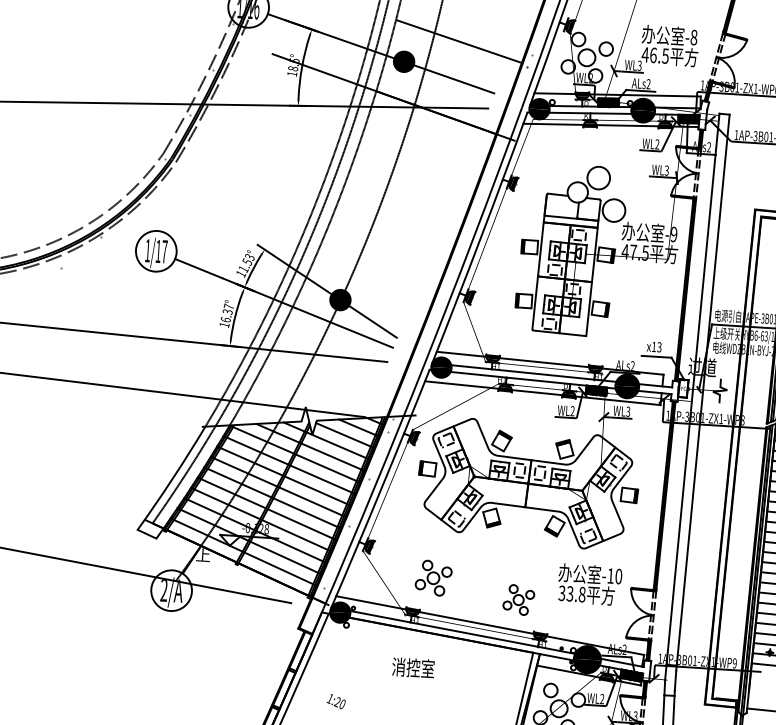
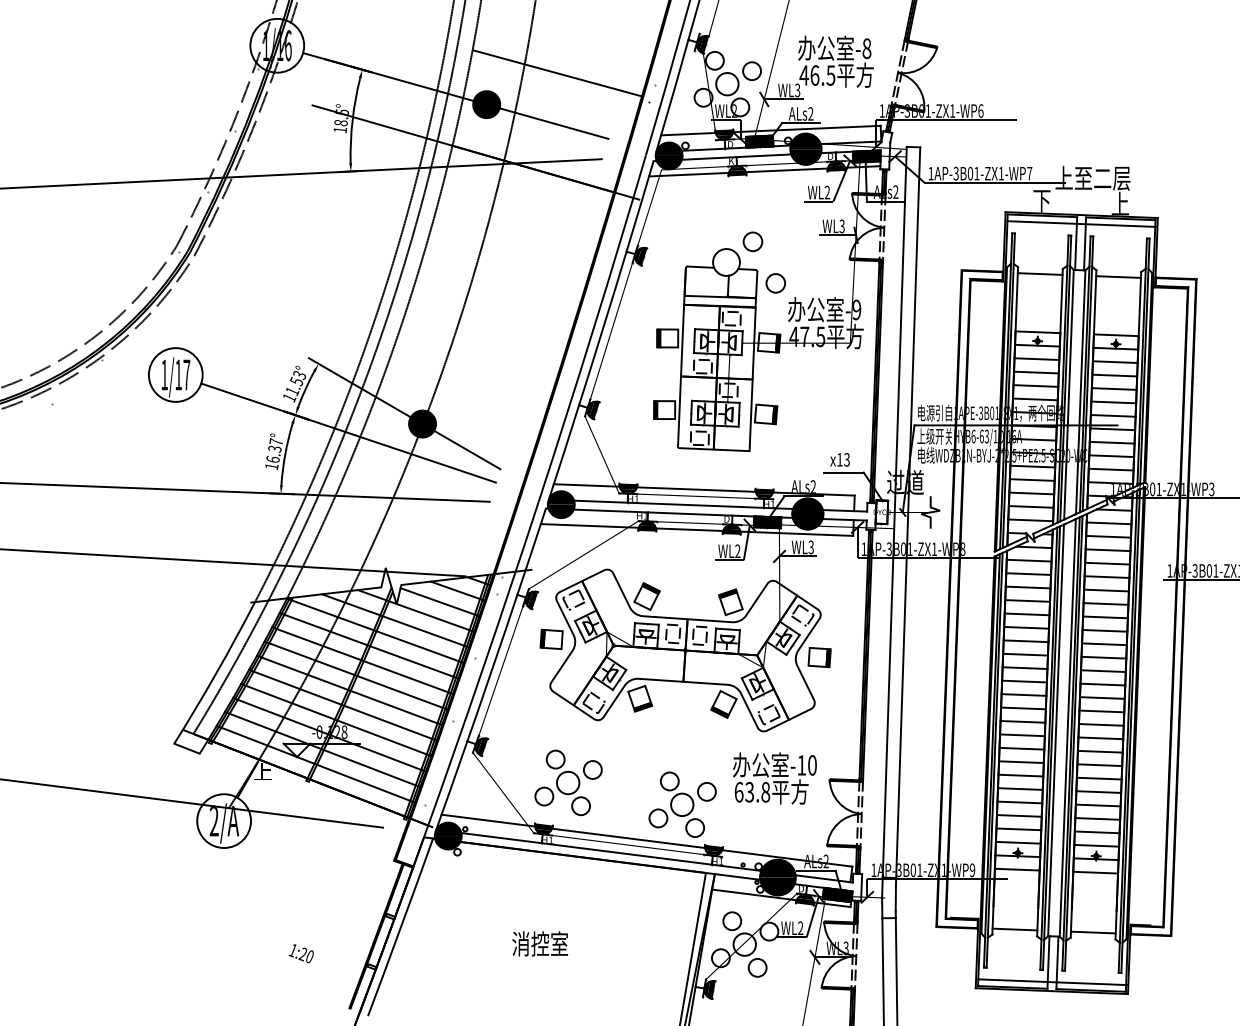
circle: (598, 177) -> (752, 241), size x0.62
circle: (613, 210) -> (775, 283), size x0.62
part: (433, 577) -> (568, 782), size x1.43
text: (561, 592) -> (738, 791), 33.8 -> 63.8
part: (518, 599) -> (682, 804), size x1.67
text: (413, 667) -> (540, 943), moved
text: (335, 701) -> (300, 953), moved

